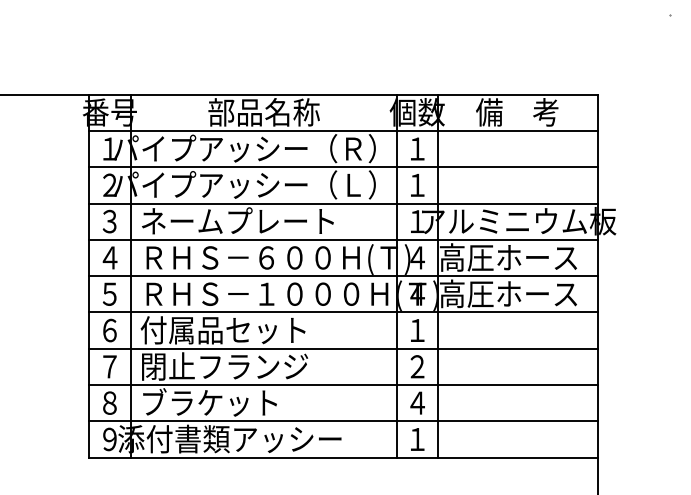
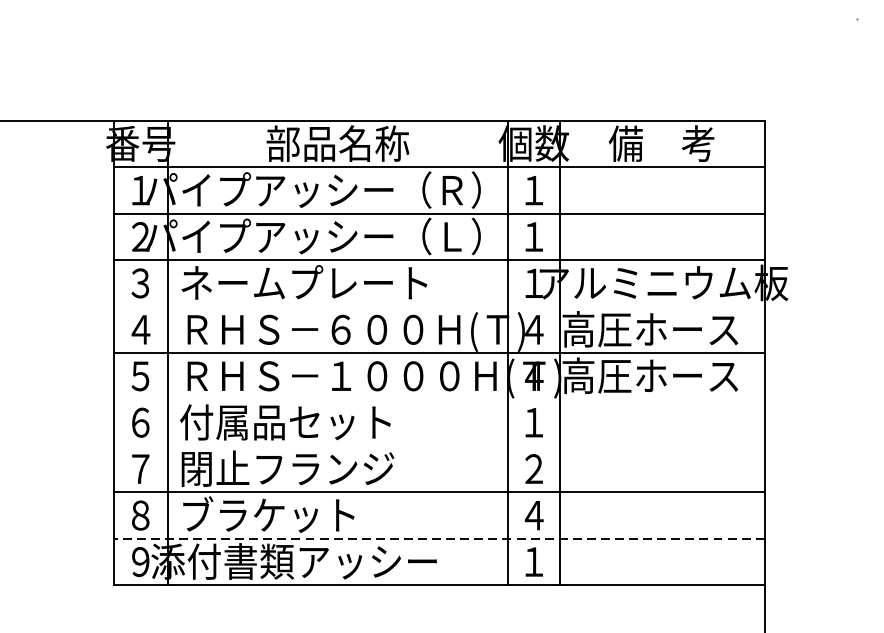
line: (342, 239) -> (438, 306), removed
line: (342, 312) -> (438, 399), removed
line: (342, 348) -> (438, 445), removed
line: (342, 421) -> (438, 539), solid -> dashed

